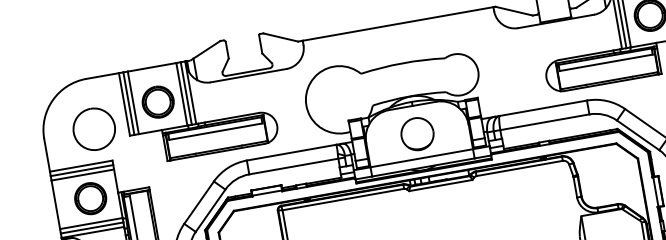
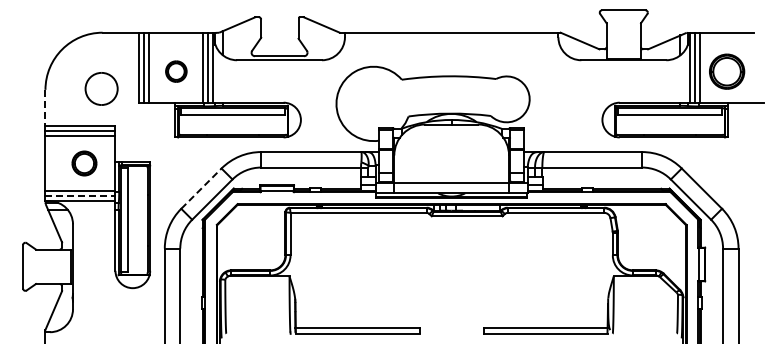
part: (158, 101) -> (176, 71), size x0.6
part: (94, 128) -> (101, 88), size x0.7
part: (417, 133) -> (451, 155), removed
line: (47, 155) -> (45, 108), solid -> dashed
part: (90, 198) -> (84, 163), size x0.7
line: (199, 202) -> (201, 188), solid -> dashed
line: (92, 227) -> (80, 195), solid -> dashed

